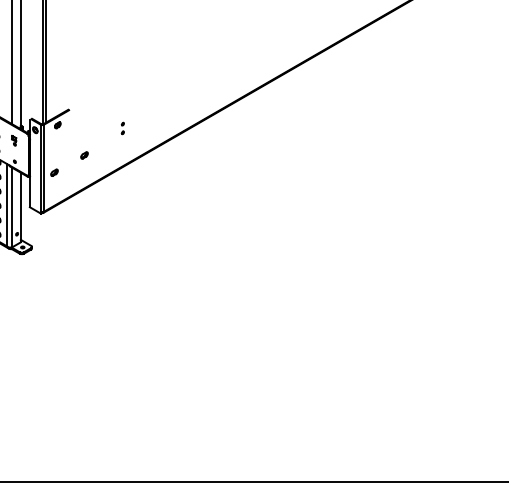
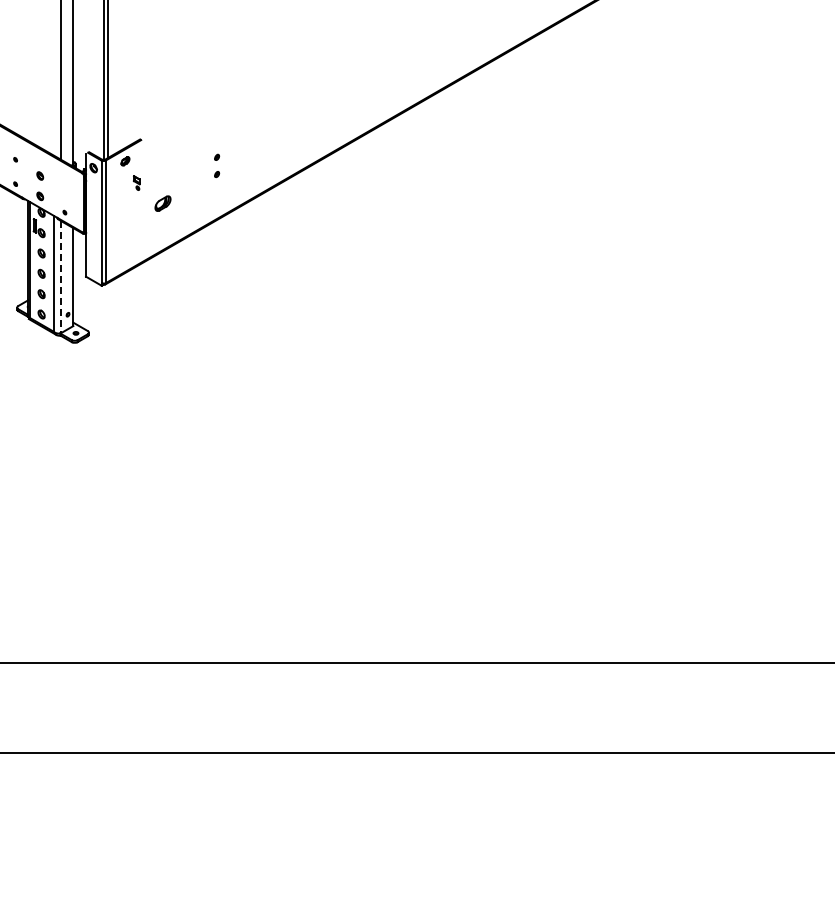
part: (122, 128) -> (216, 165), size x1.4
part: (13, 140) -> (136, 182), moved
part: (84, 155) -> (162, 203), size x1.6
part: (54, 172) -> (120, 227), removed
line: (11, 207) -> (60, 277), solid -> dashed

